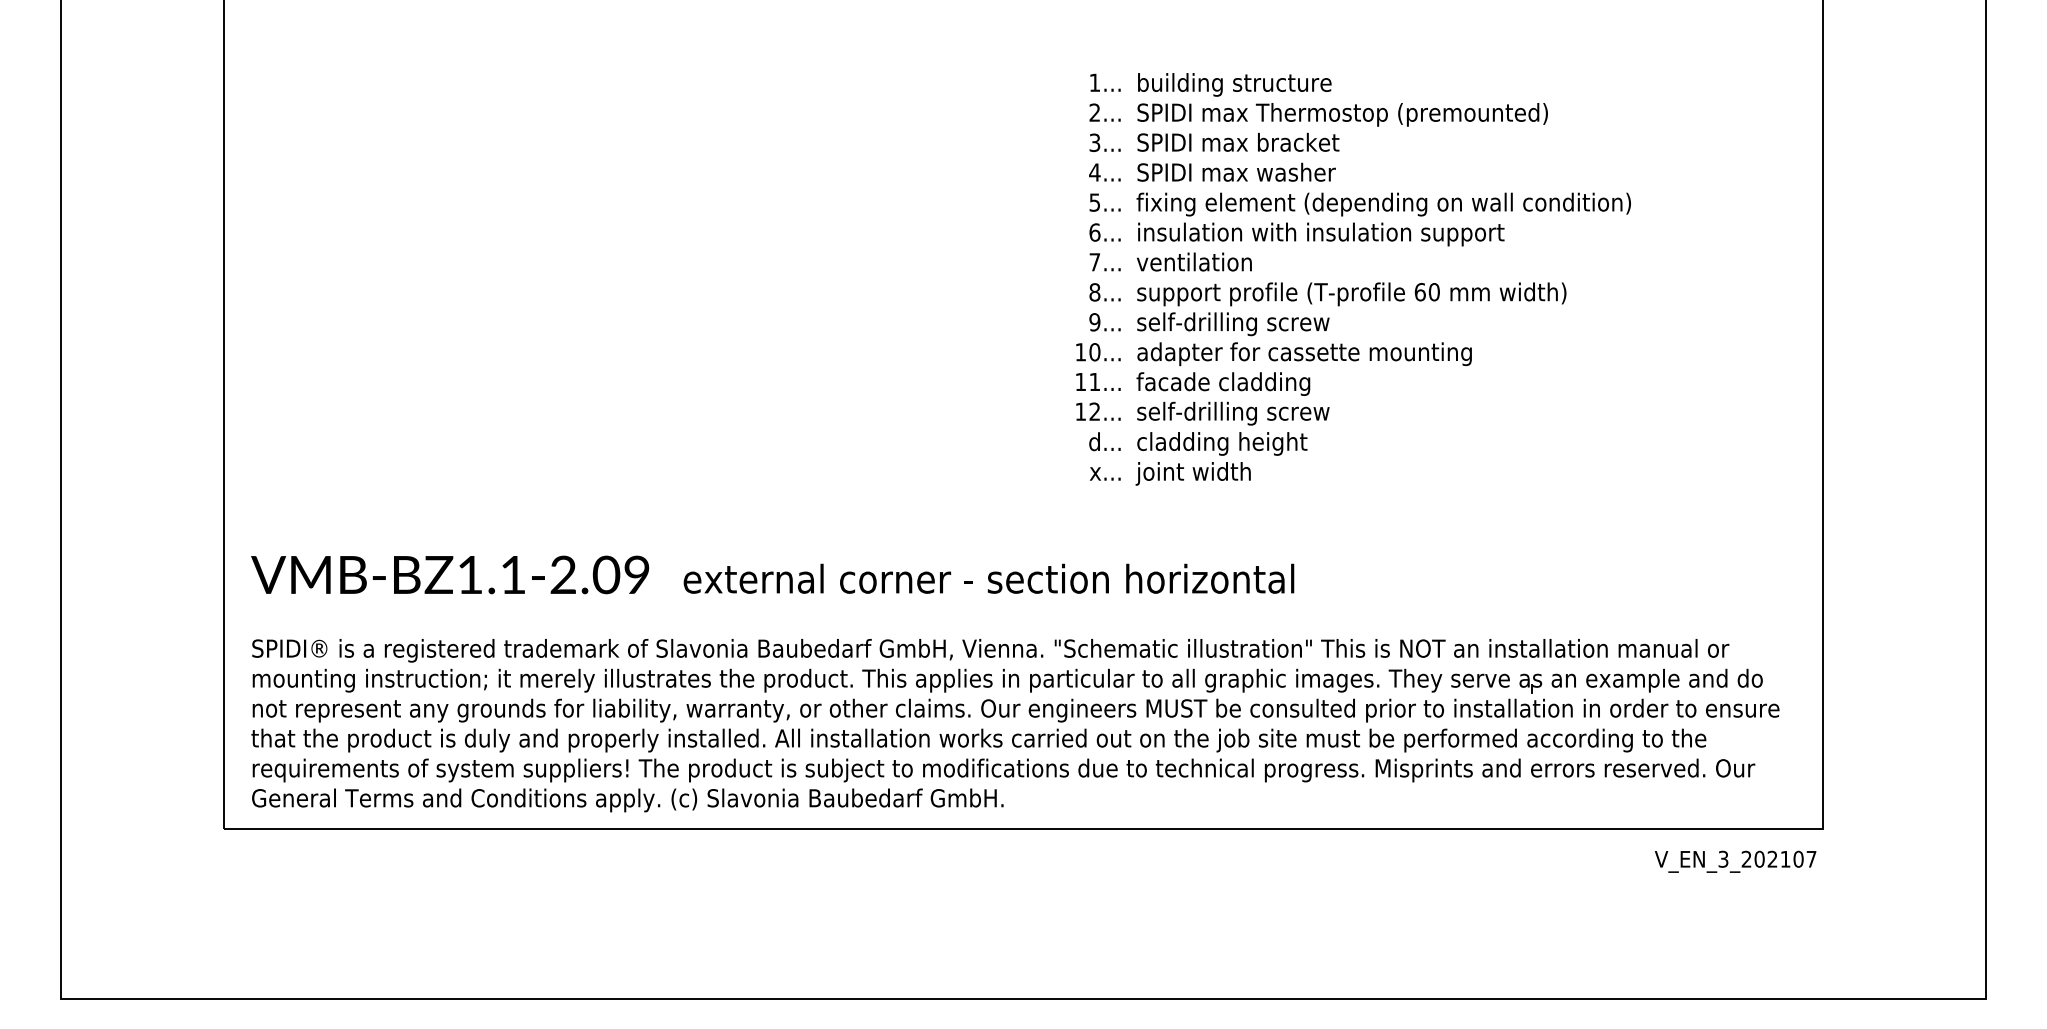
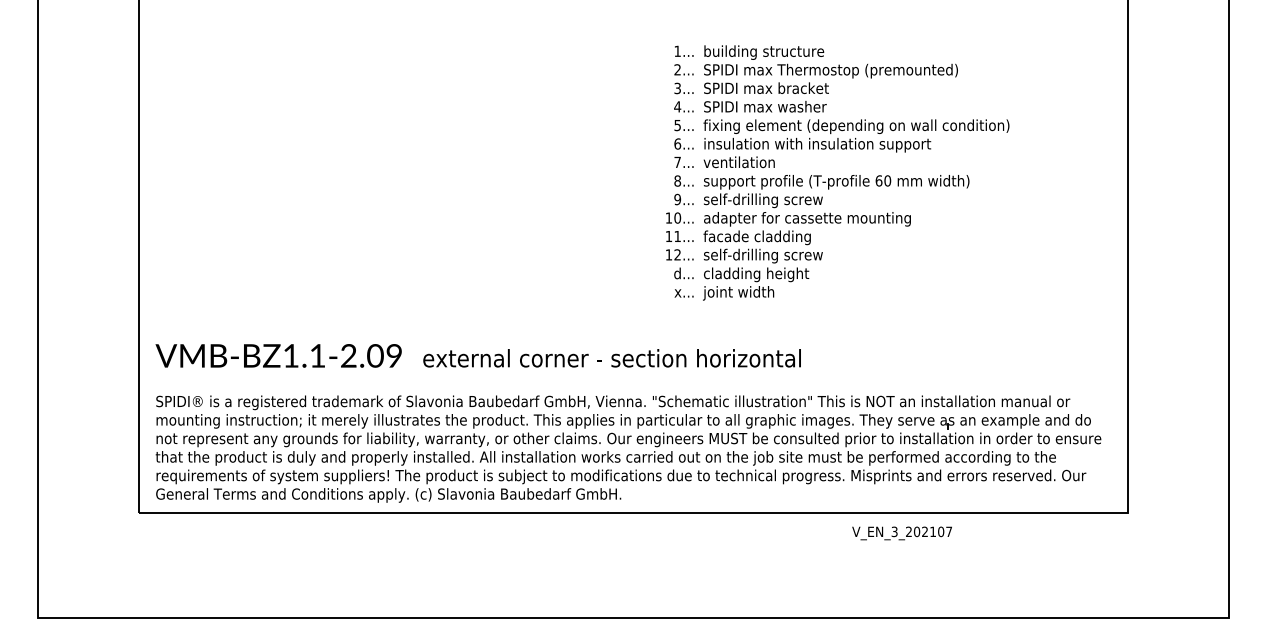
text: (1734, 861) -> (901, 533), moved

